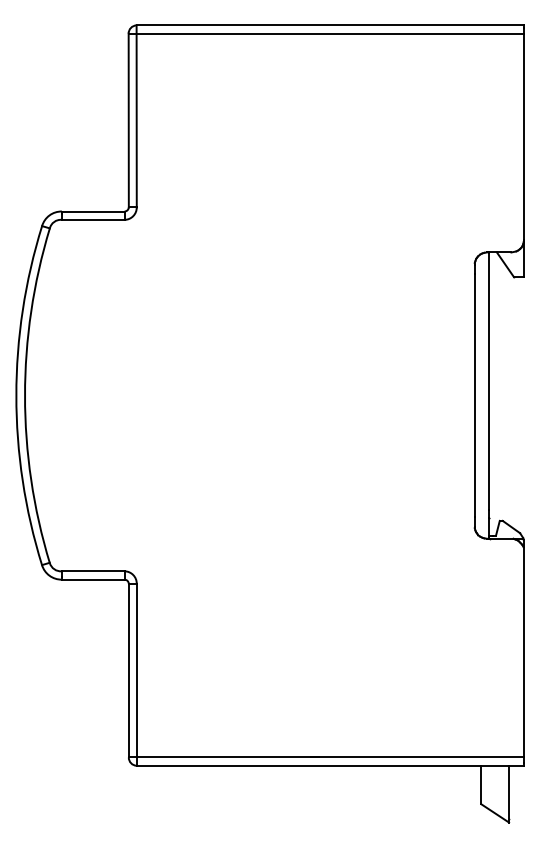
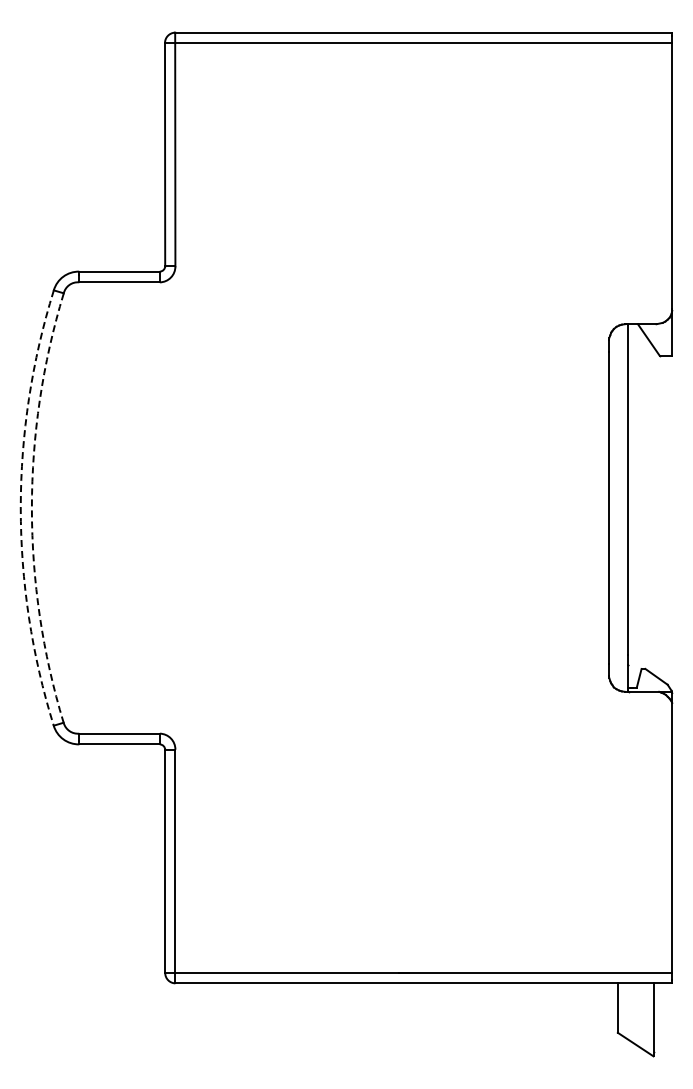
arc: (16, 395) -> (20, 508), solid -> dashed
arc: (24, 395) -> (31, 508), solid -> dashed

